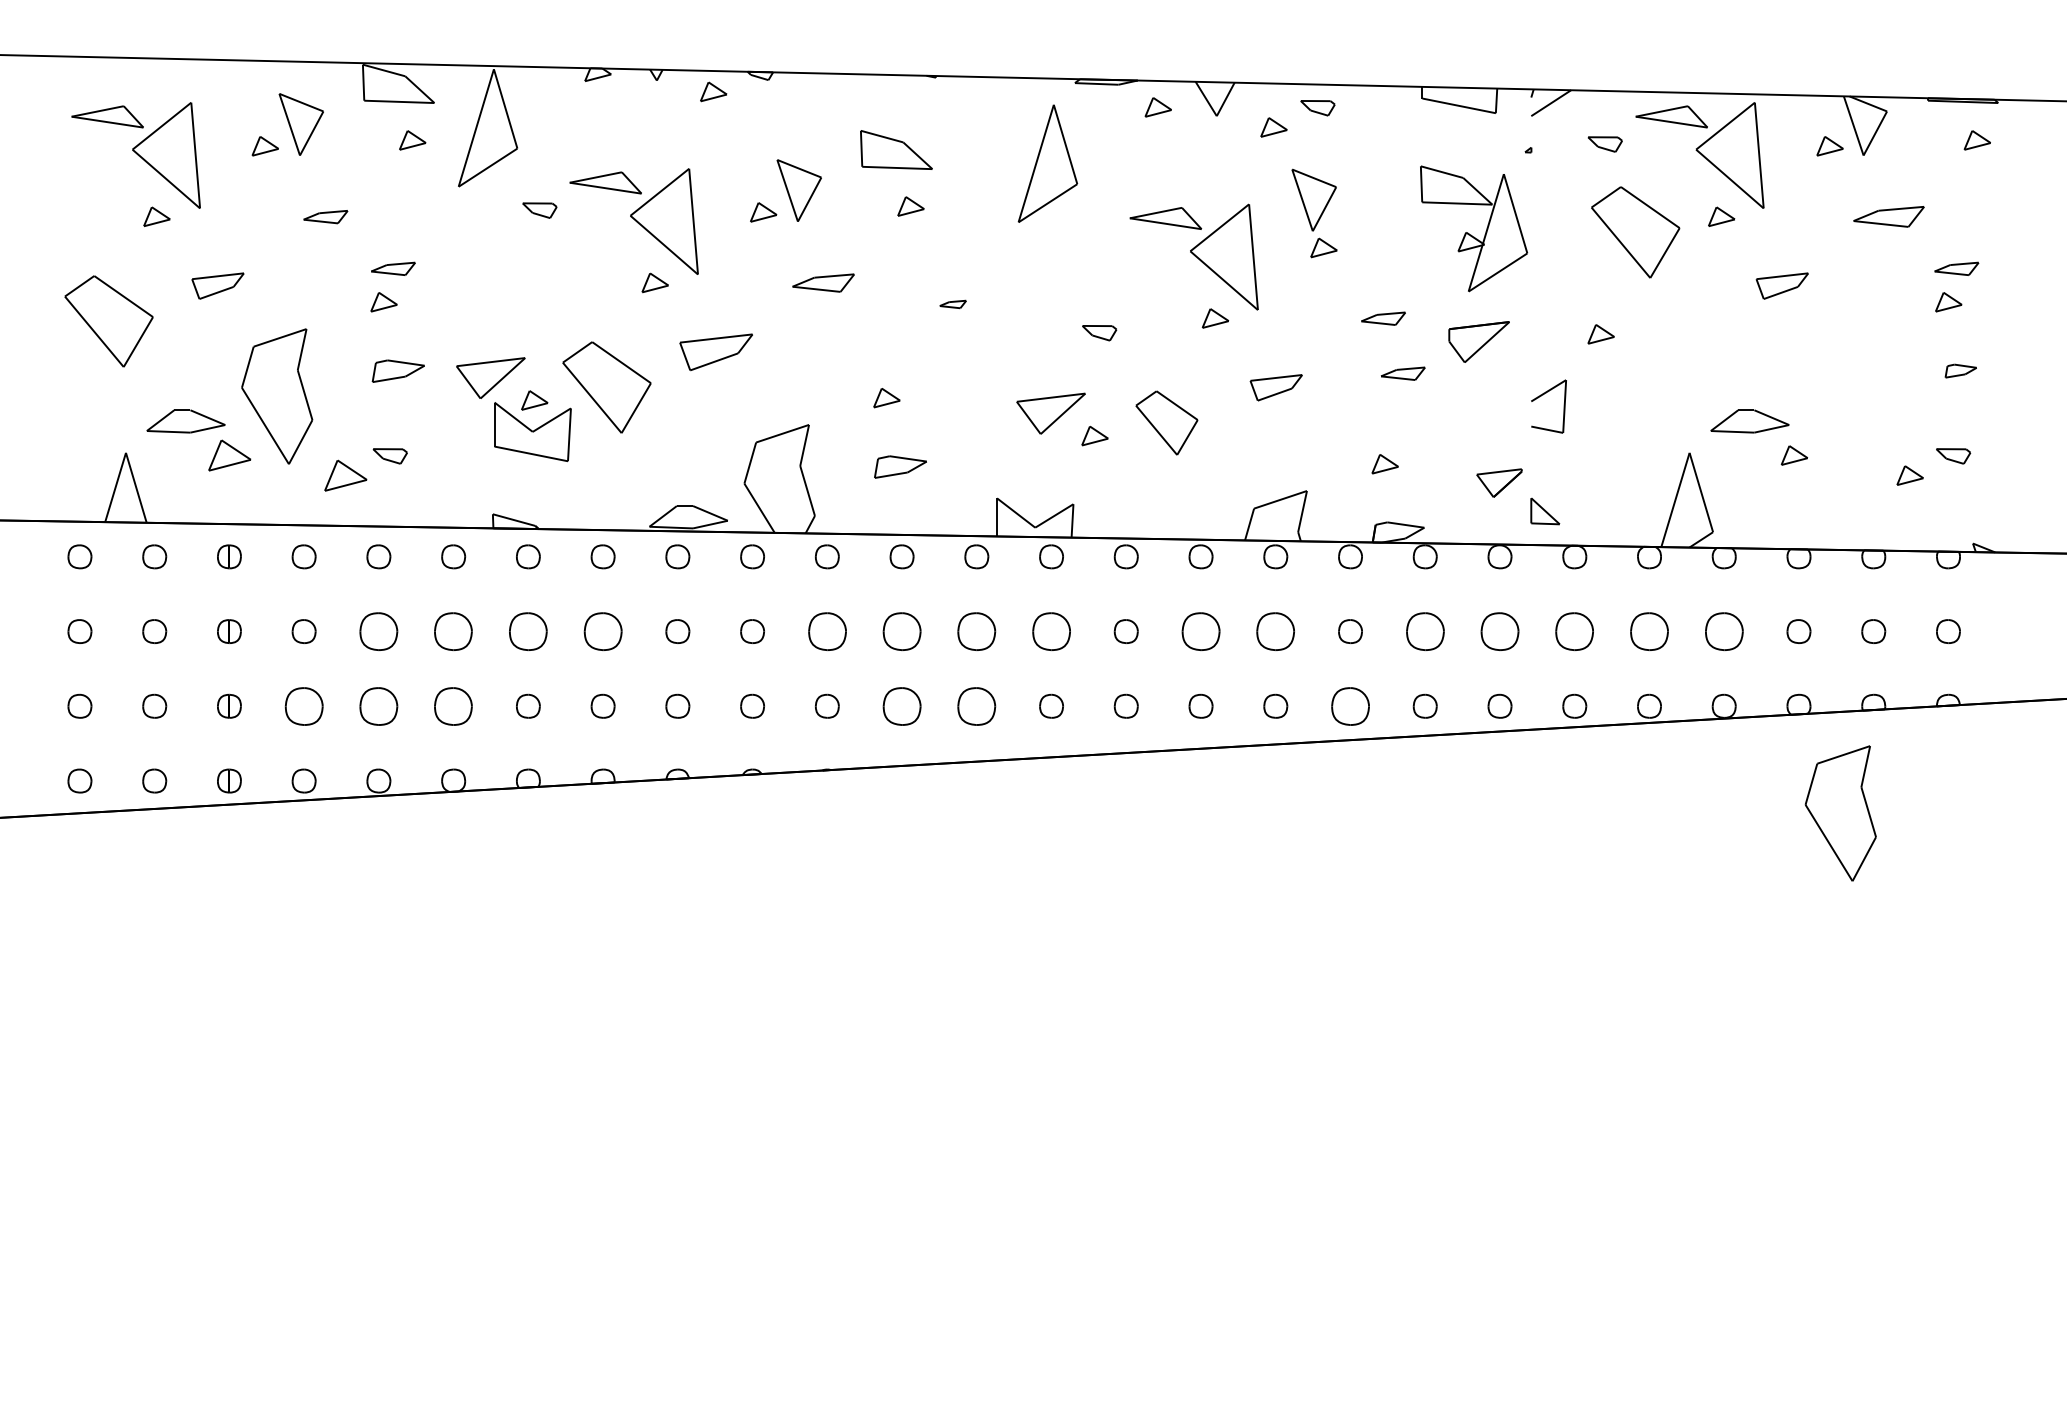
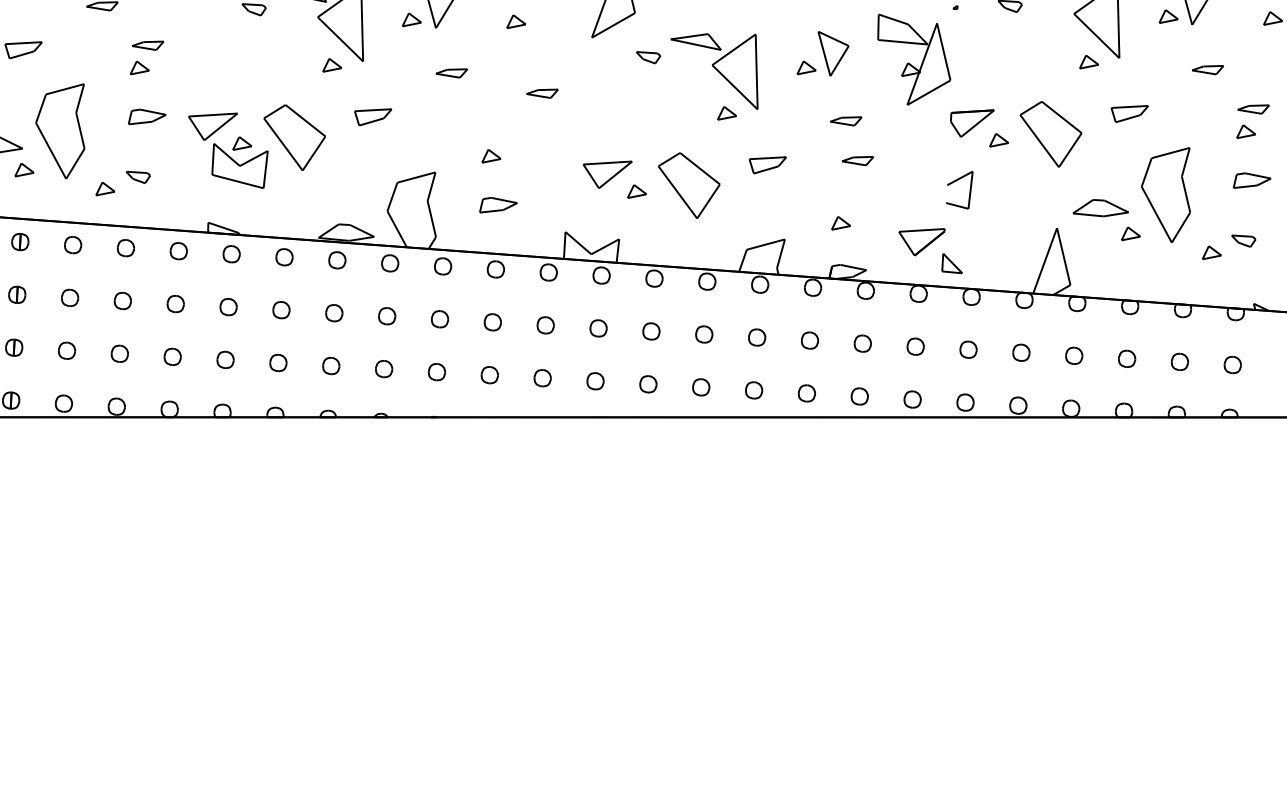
part: (1313, 199) -> (832, 53), moved
part: (1889, 217) -> (1208, 69), size x0.62
part: (1635, 232) -> (1050, 134), moved
part: (823, 283) -> (451, 72), size x0.71
part: (952, 304) -> (541, 93), size x1.67
part: (1099, 333) -> (648, 58), moved
part: (1478, 341) -> (971, 122), moved
part: (715, 351) -> (372, 116), size x0.71
part: (1960, 370) -> (1251, 180), size x1.67
part: (1166, 422) -> (688, 185), size x1.43
part: (229, 455) -> (24, 170), size x0.62
part: (344, 475) -> (104, 189), size x0.62
part: (1499, 482) -> (921, 241), size x1.43
part: (378, 631) -> (122, 300), size x0.62
part: (453, 631) -> (175, 303), size x0.62
part: (528, 631) -> (228, 307), size x0.62
part: (602, 631) -> (281, 310), size x0.62
part: (826, 631) -> (439, 319), size x0.62
part: (901, 631) -> (492, 322), size x0.62
part: (976, 631) -> (545, 325), size x0.62
part: (1051, 631) -> (598, 328), size x0.62
part: (1200, 631) -> (703, 334), size x0.62
part: (1275, 631) -> (756, 337), size x0.62
part: (1424, 631) -> (862, 343), size x0.62
part: (1499, 631) -> (915, 346), size x0.62
part: (1574, 631) -> (968, 349), size x0.62
part: (1649, 631) -> (1021, 352), size x0.62
part: (1723, 631) -> (1073, 355), size x0.62
part: (303, 705) -> (66, 350), size x0.62
part: (378, 705) -> (119, 353), size x0.62
part: (453, 705) -> (172, 356), size x0.62
part: (901, 705) -> (489, 374), size x0.62
part: (976, 705) -> (542, 377), size x0.62
part: (1350, 705) -> (806, 392), size x0.62
part: (1840, 813) -> (1166, 194), moved

